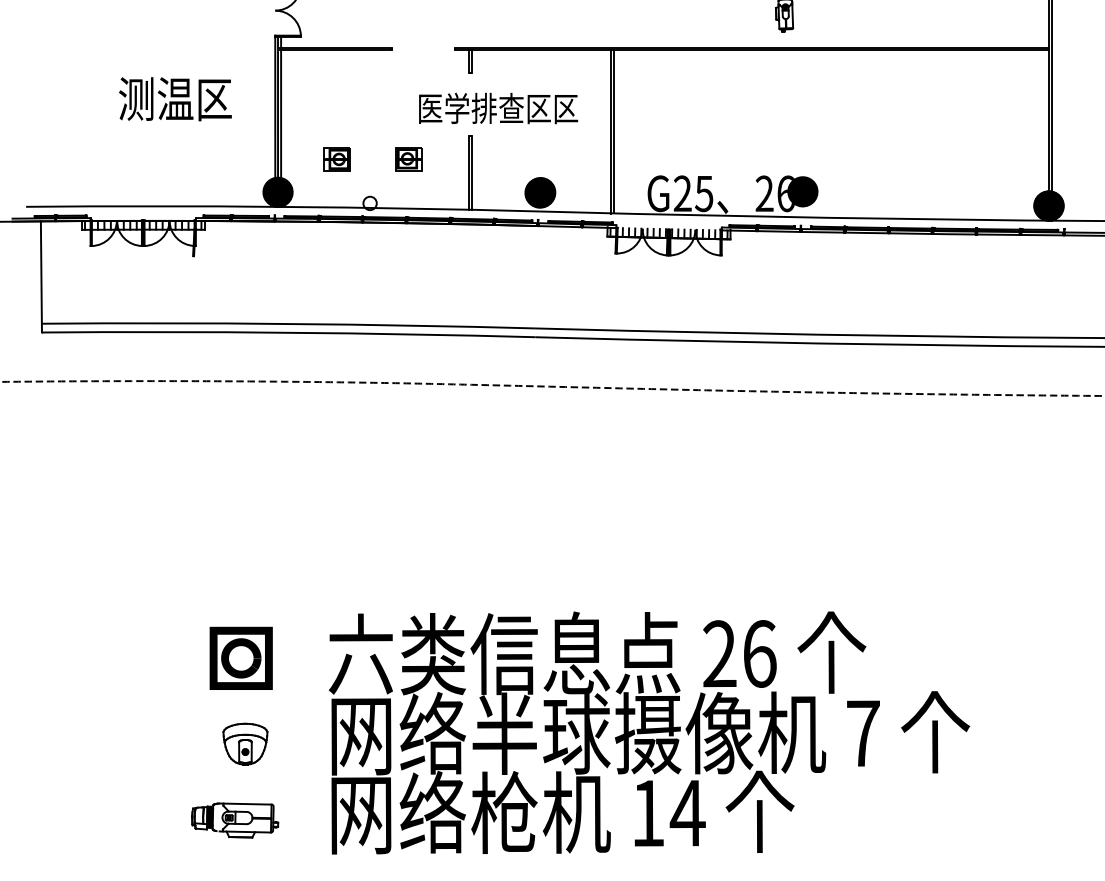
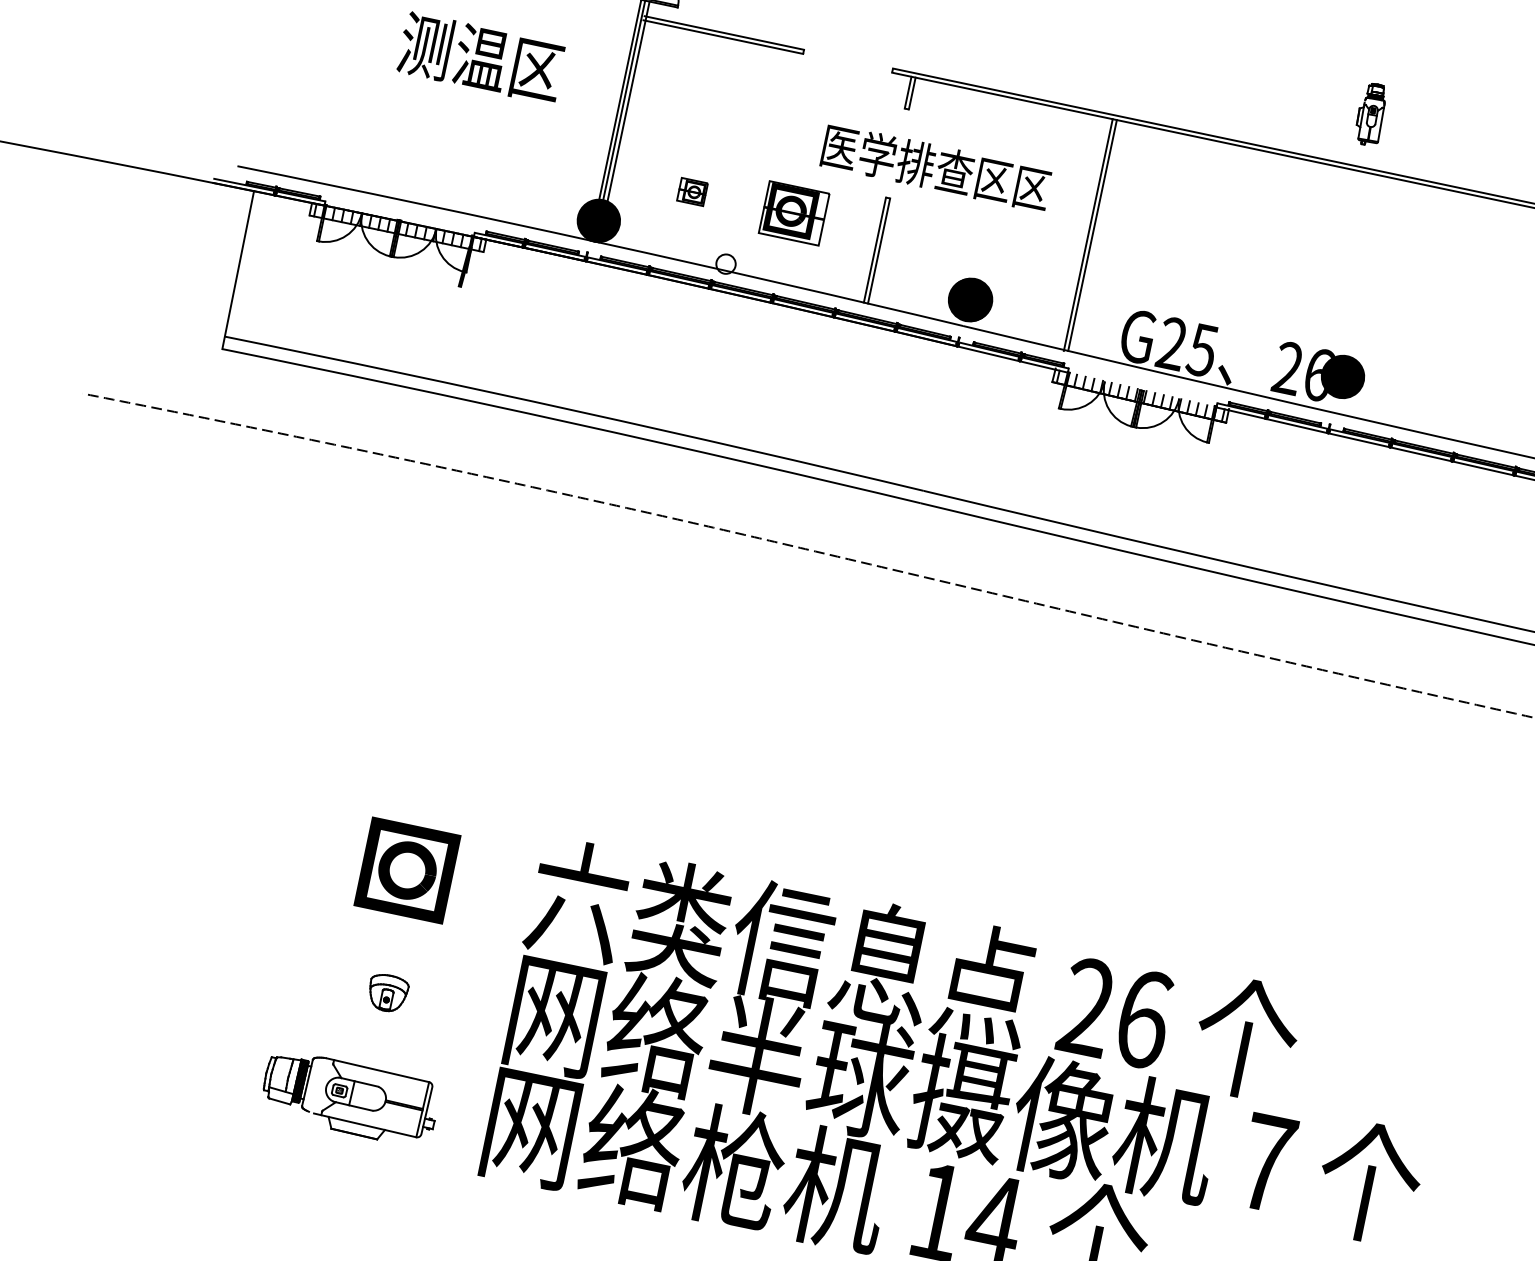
part: (336, 159) -> (691, 191), size x0.7
part: (408, 159) -> (793, 213), size x1.6
part: (245, 743) -> (388, 992), size x0.6
part: (235, 820) -> (350, 1098), size x1.4

